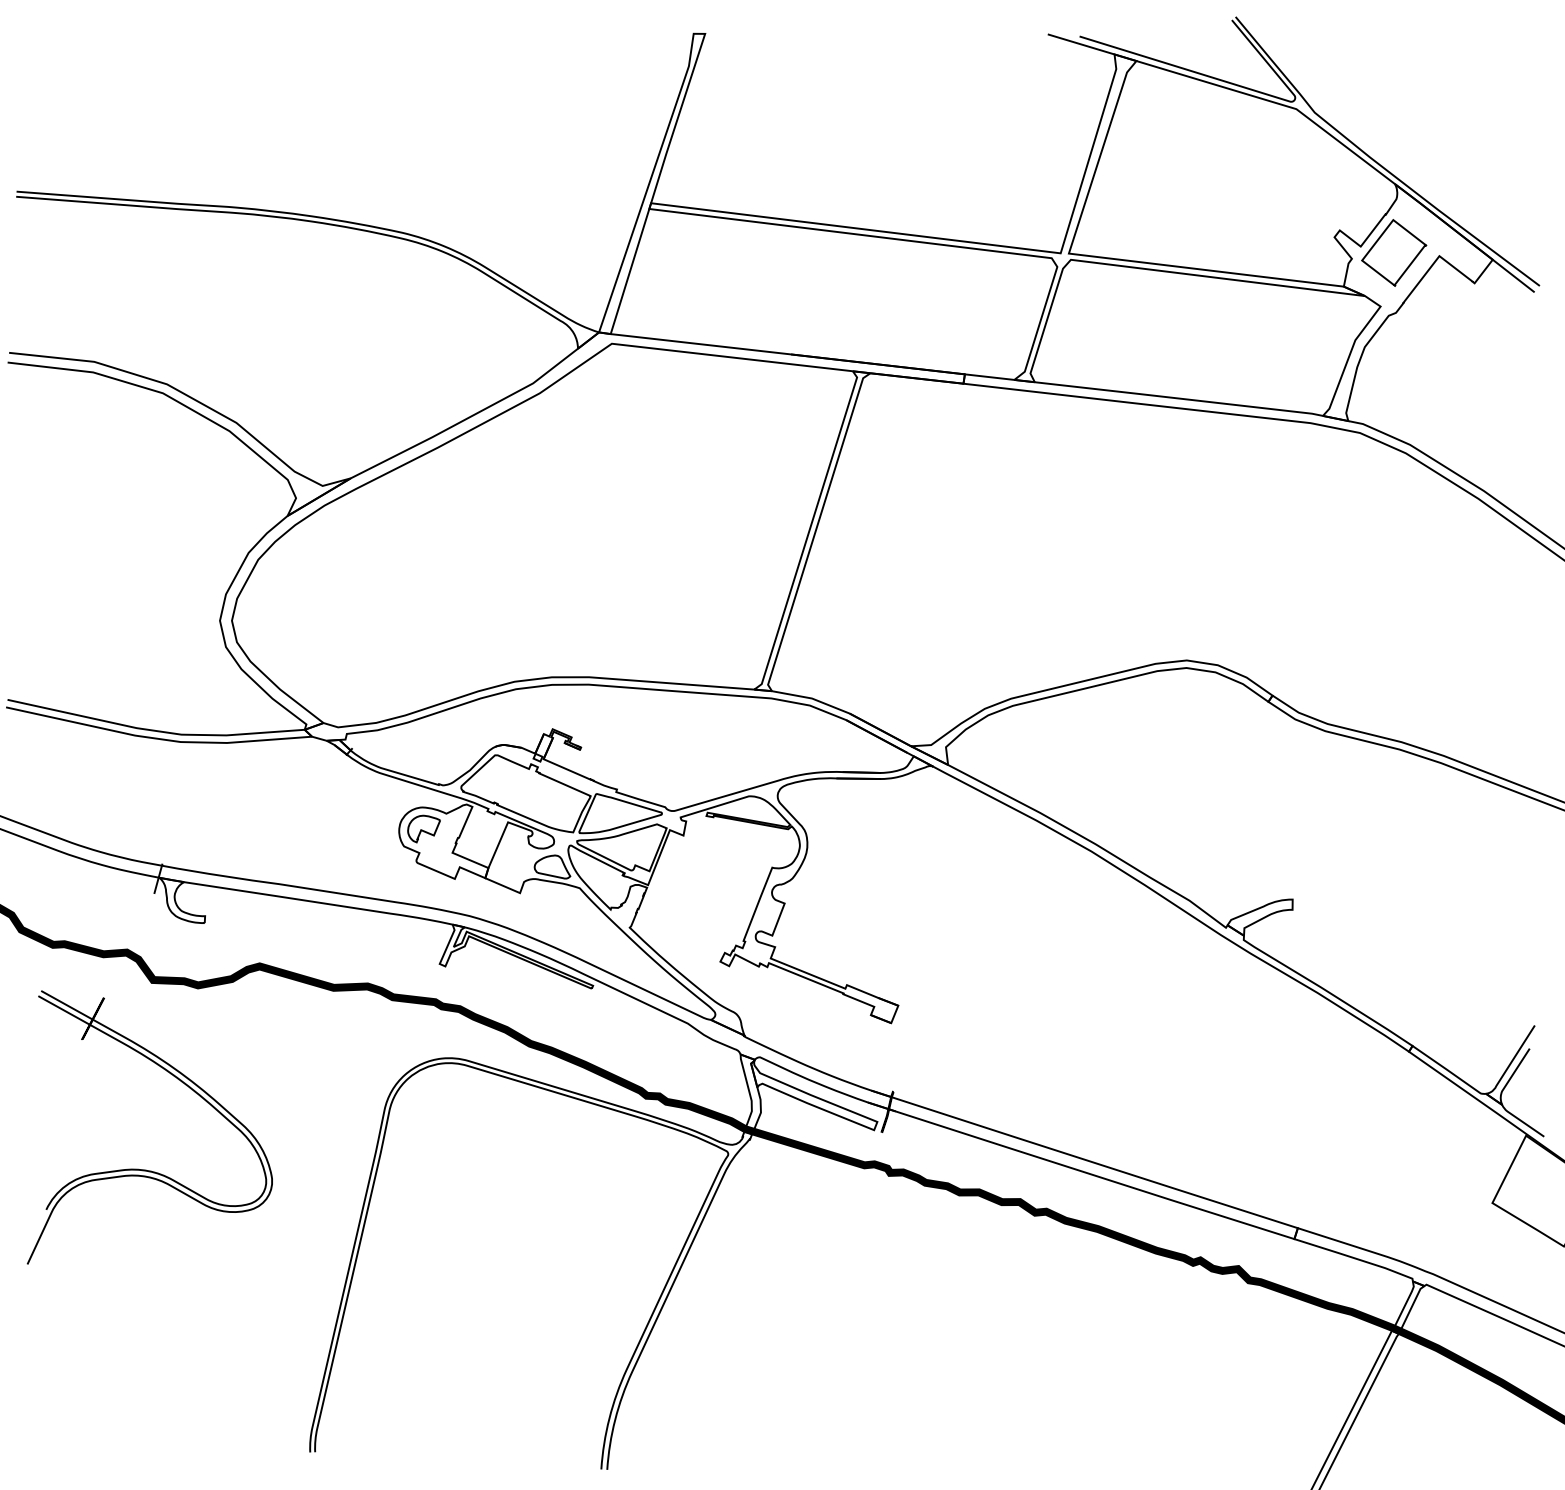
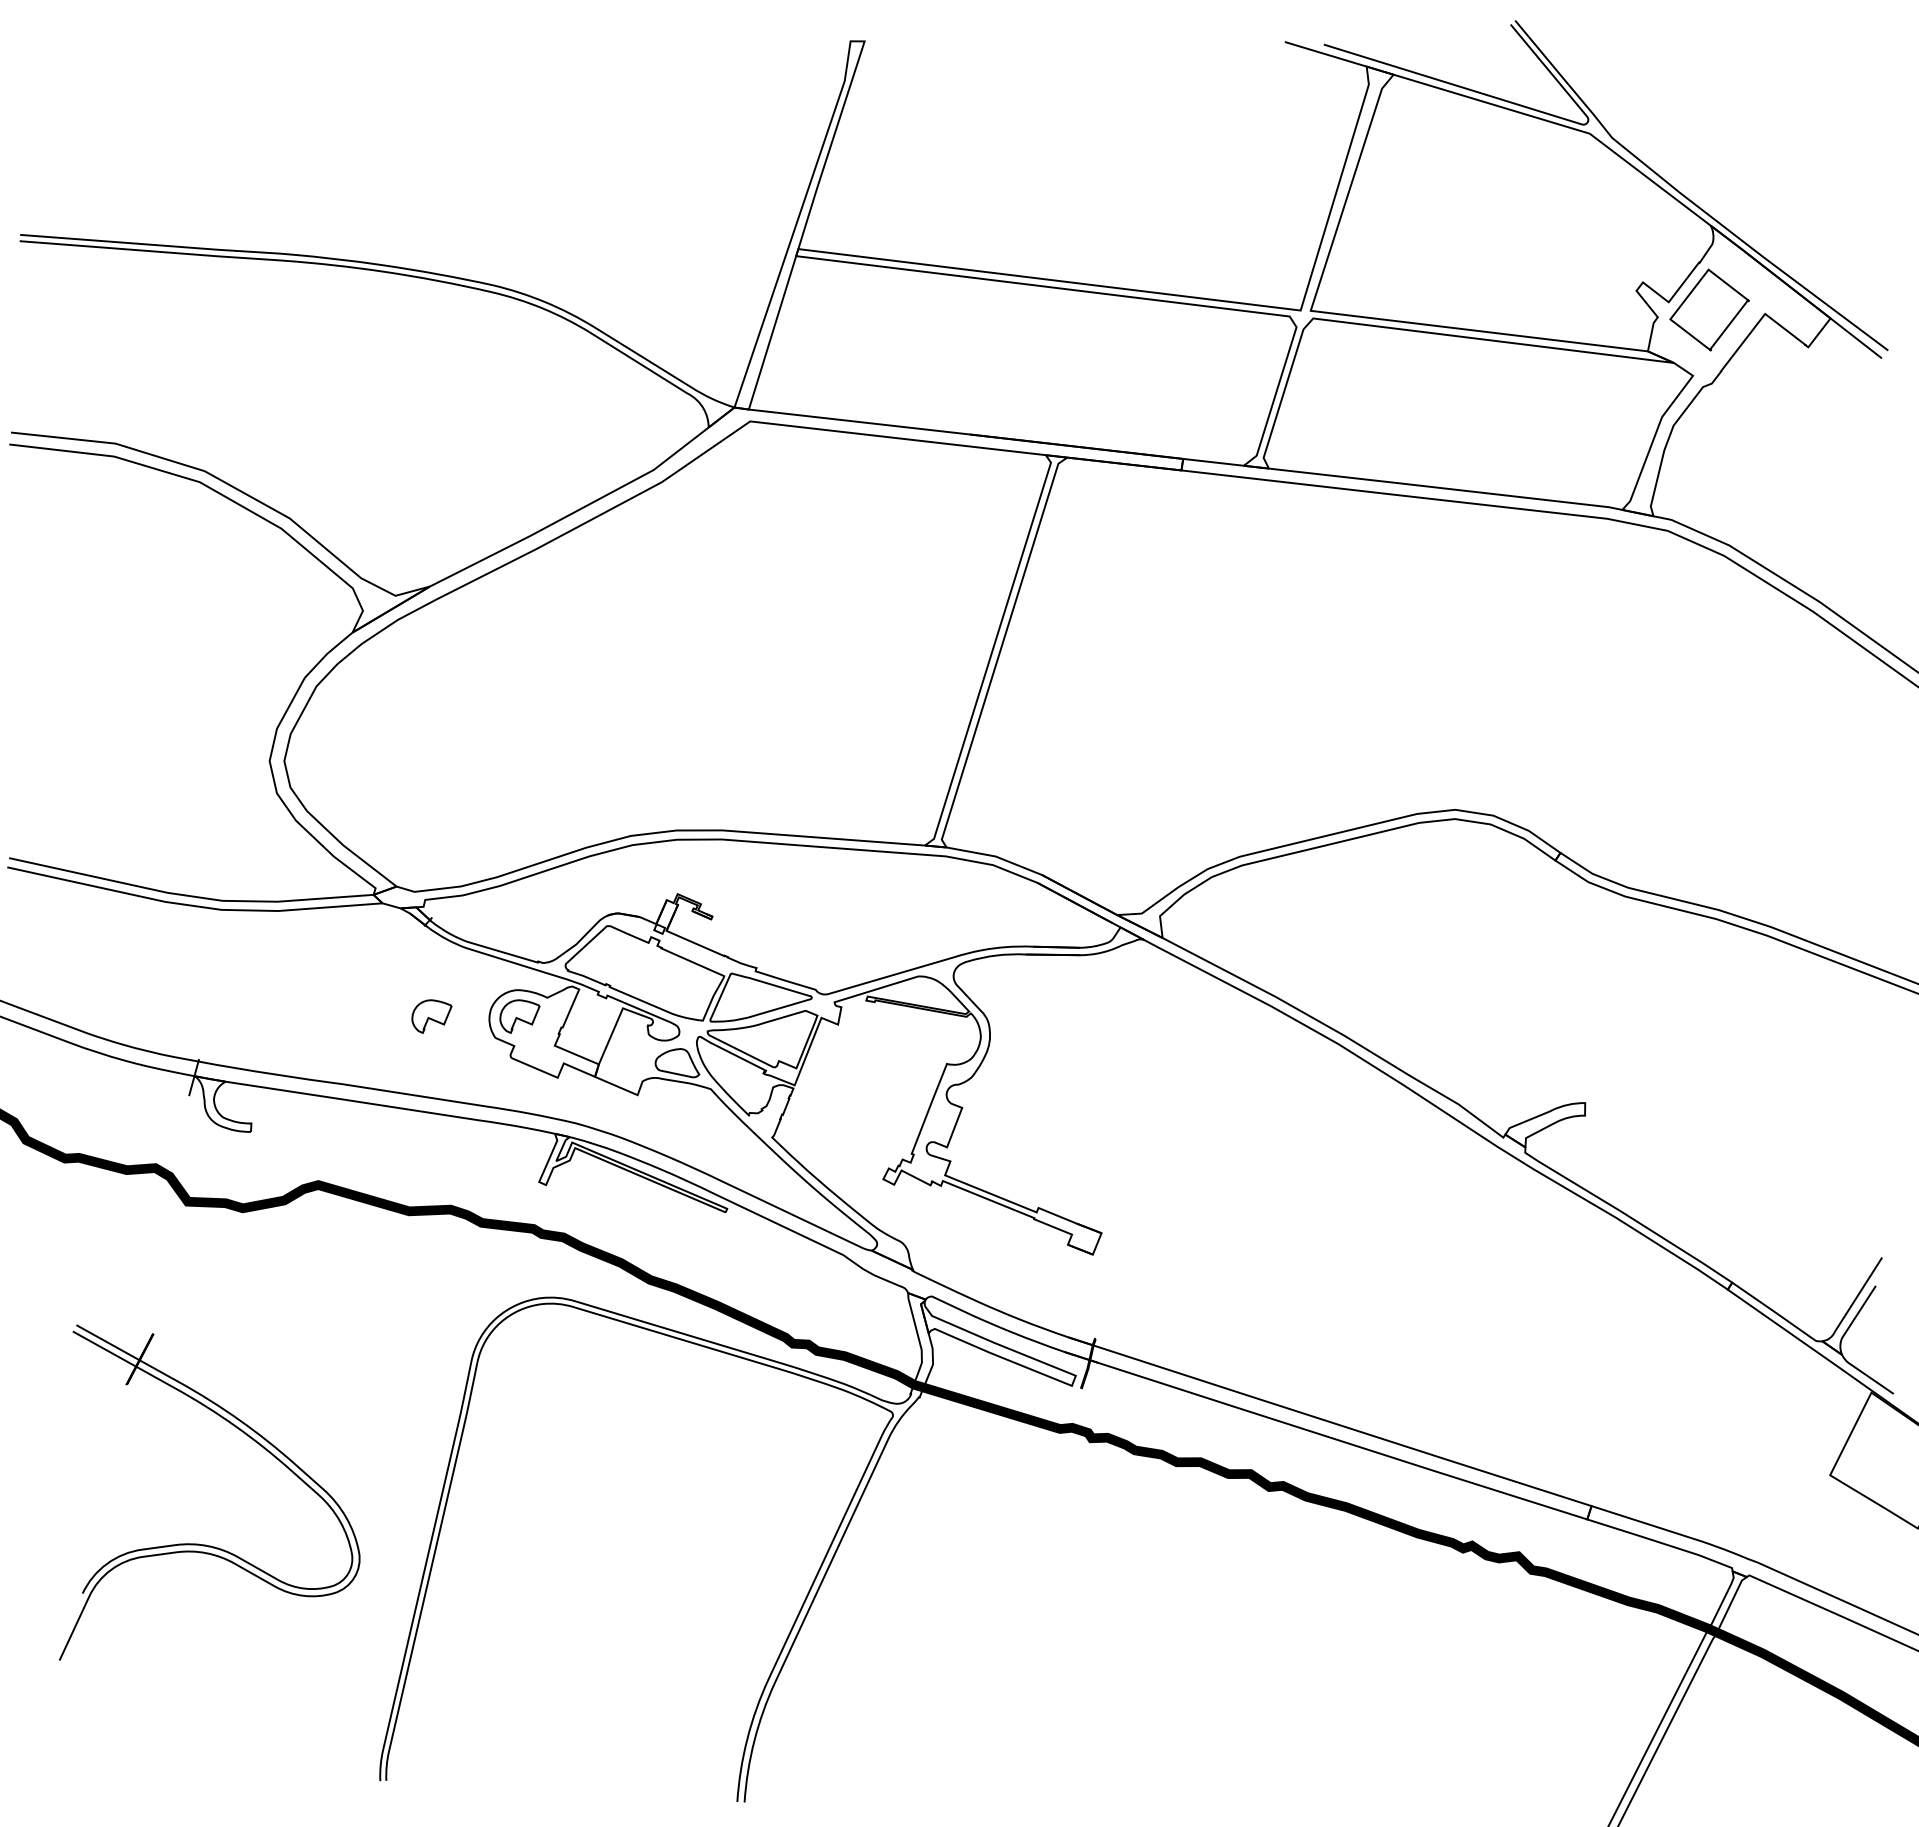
part: (351, 828) -> (431, 1016), added
part: (146, 1169) -> (205, 1544), moved

